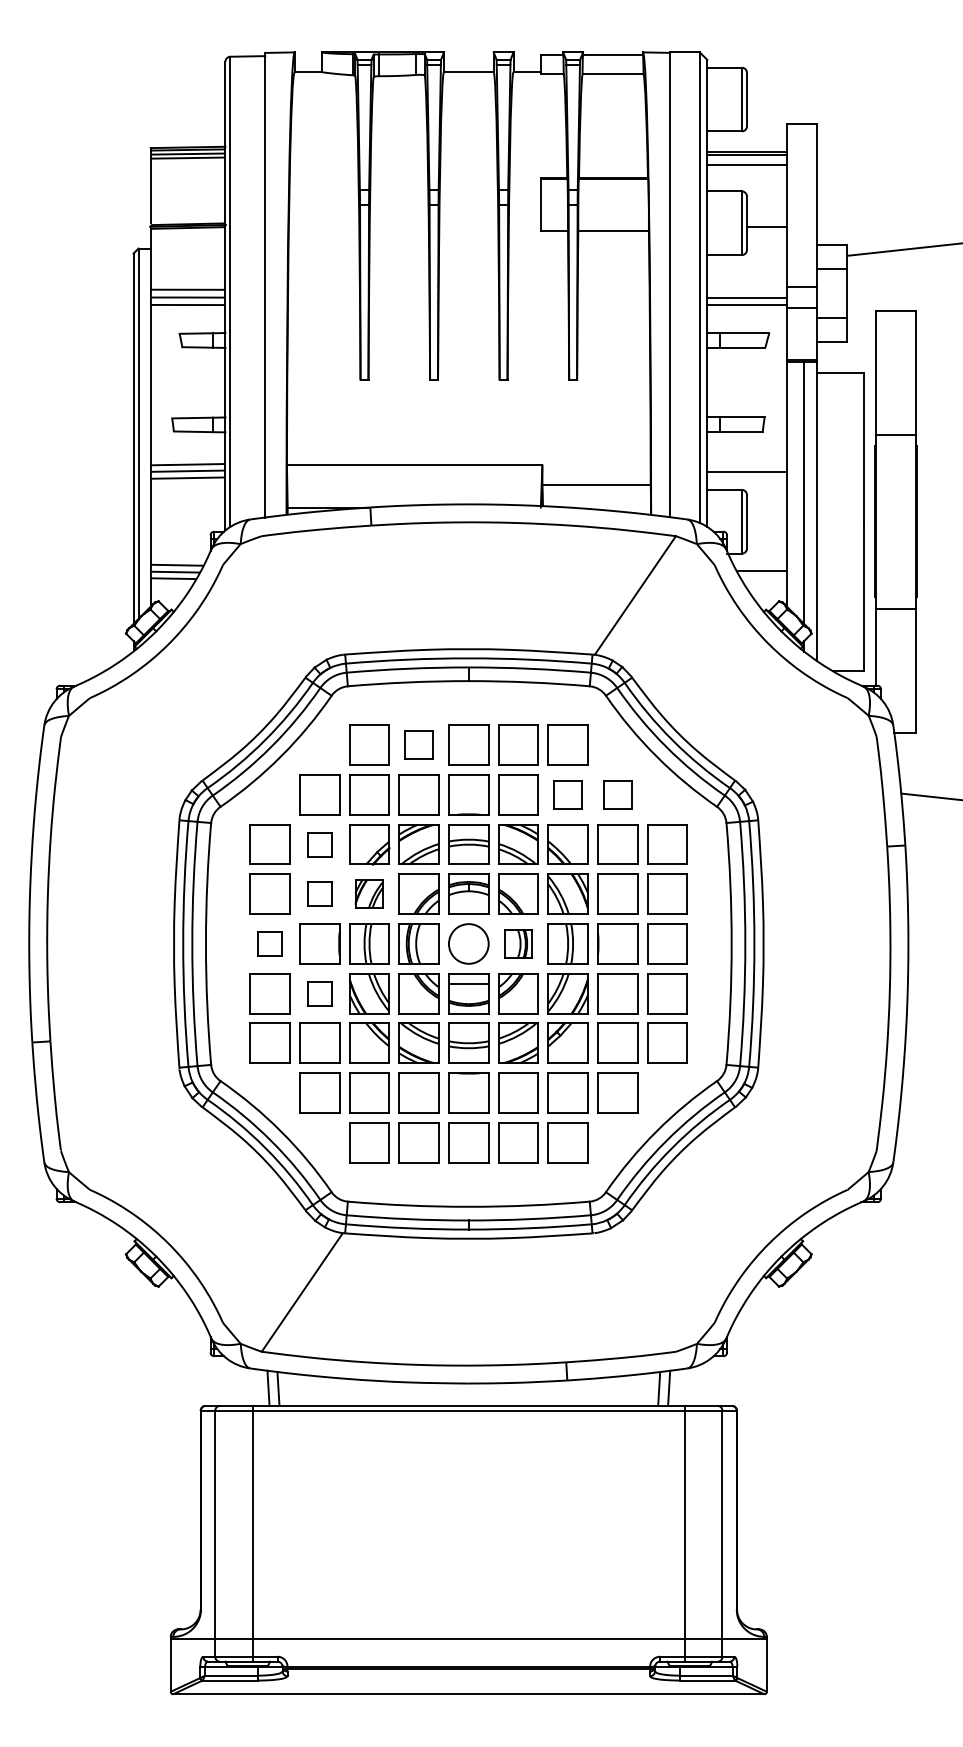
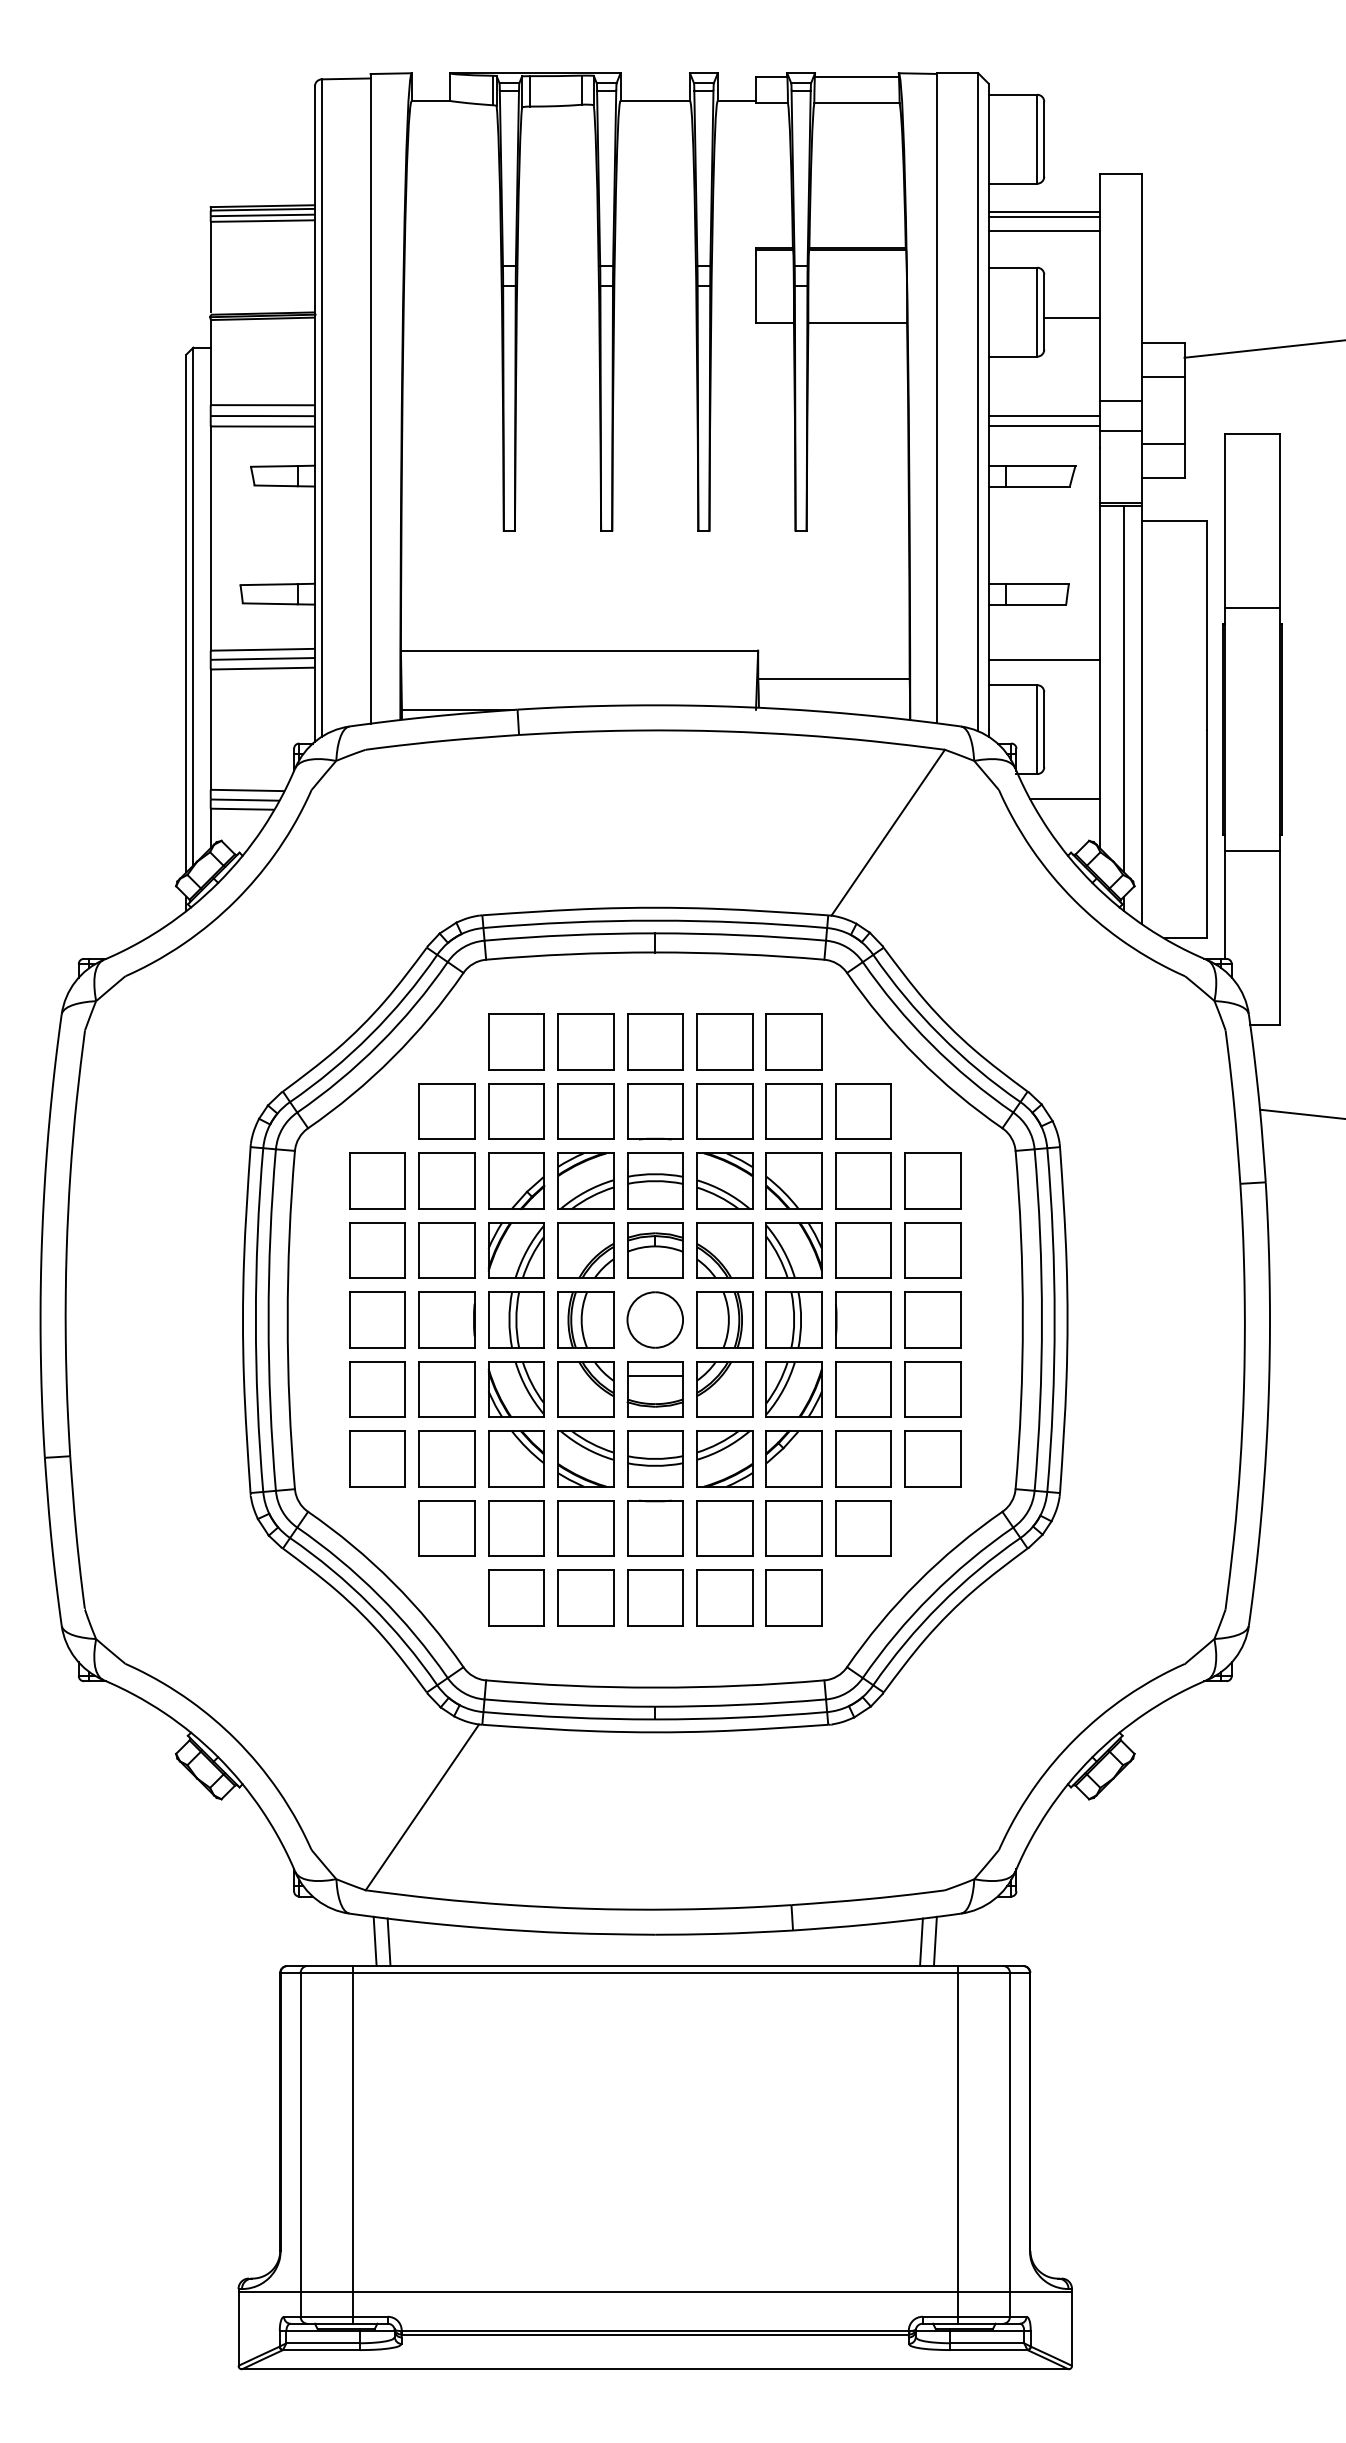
part: (418, 744) -> (585, 1041), size x1.43
part: (567, 794) -> (793, 1111), size x1.43
part: (617, 794) -> (863, 1111), size x1.43
part: (319, 844) -> (446, 1180), size x1.67
part: (319, 894) -> (446, 1250), size x1.67
part: (368, 894) -> (515, 1250), size x1.43
part: (270, 943) -> (377, 1319), size x1.67
part: (518, 943) -> (724, 1319), size x1.43
part: (319, 993) -> (446, 1389), size x1.67

